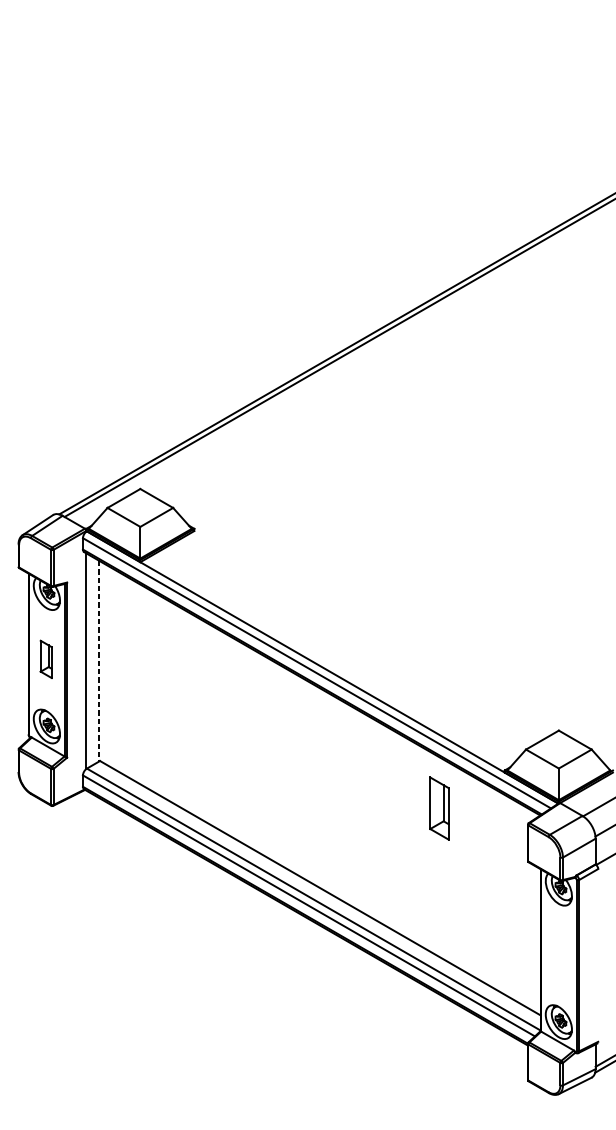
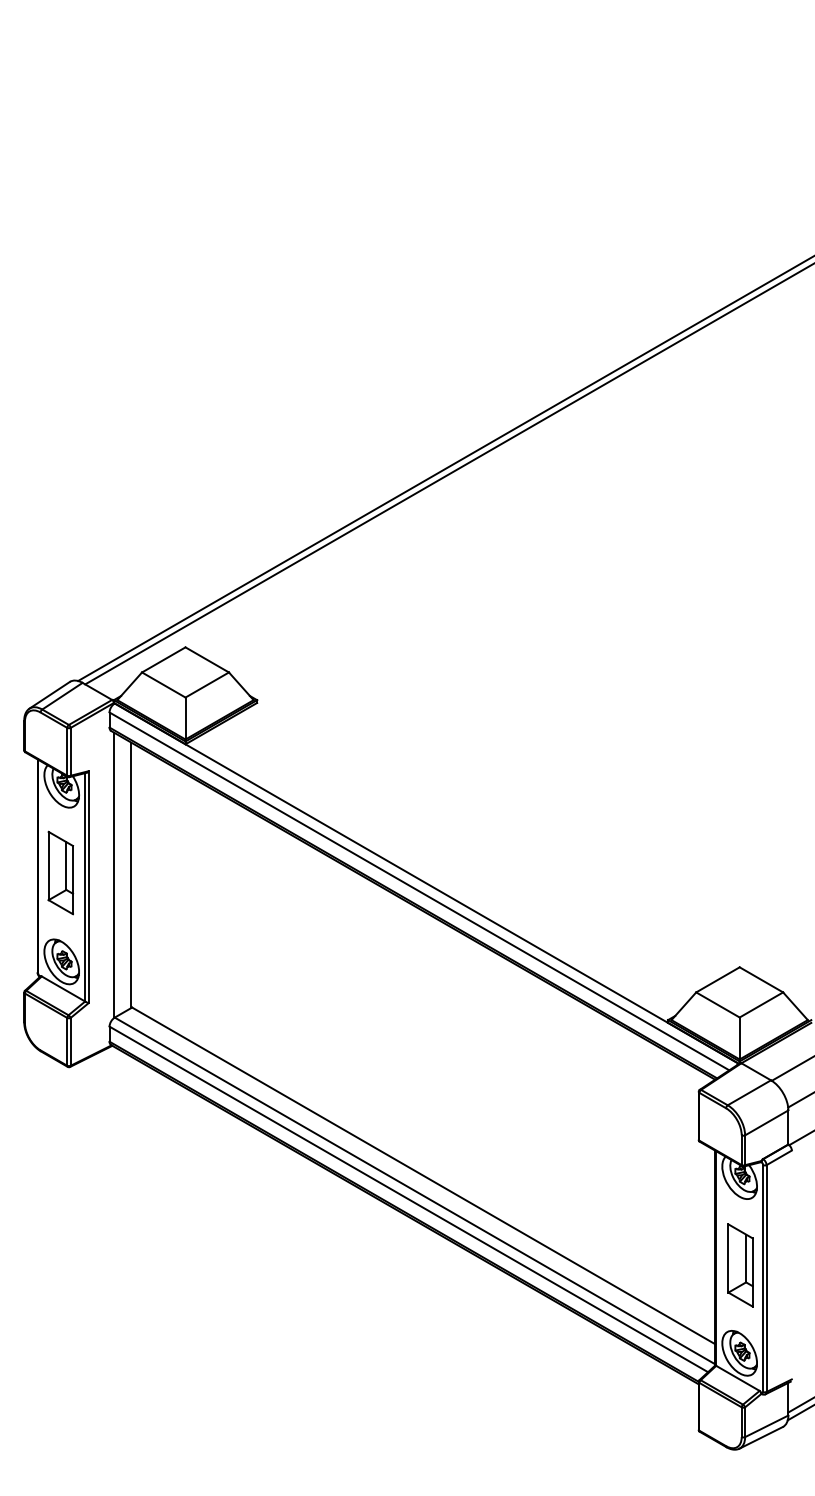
part: (45, 659) -> (60, 872), size x1.67
line: (99, 661) -> (131, 875), dashed -> solid
part: (439, 808) -> (740, 1265), moved

